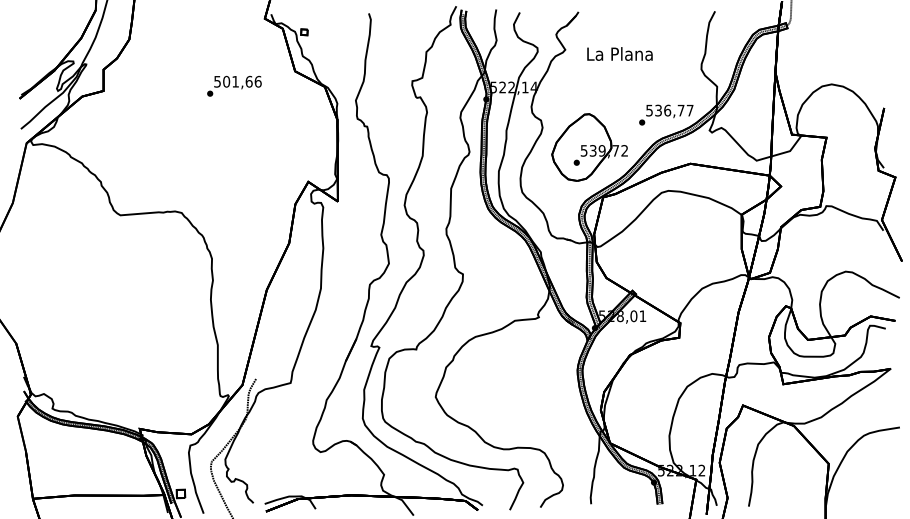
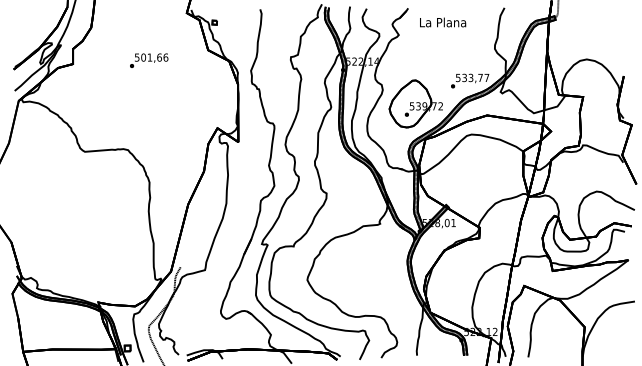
text: (619, 53) -> (442, 22), moved
text: (234, 85) -> (149, 60), moved
text: (667, 110) -> (470, 77), 536,77 -> 533,77

